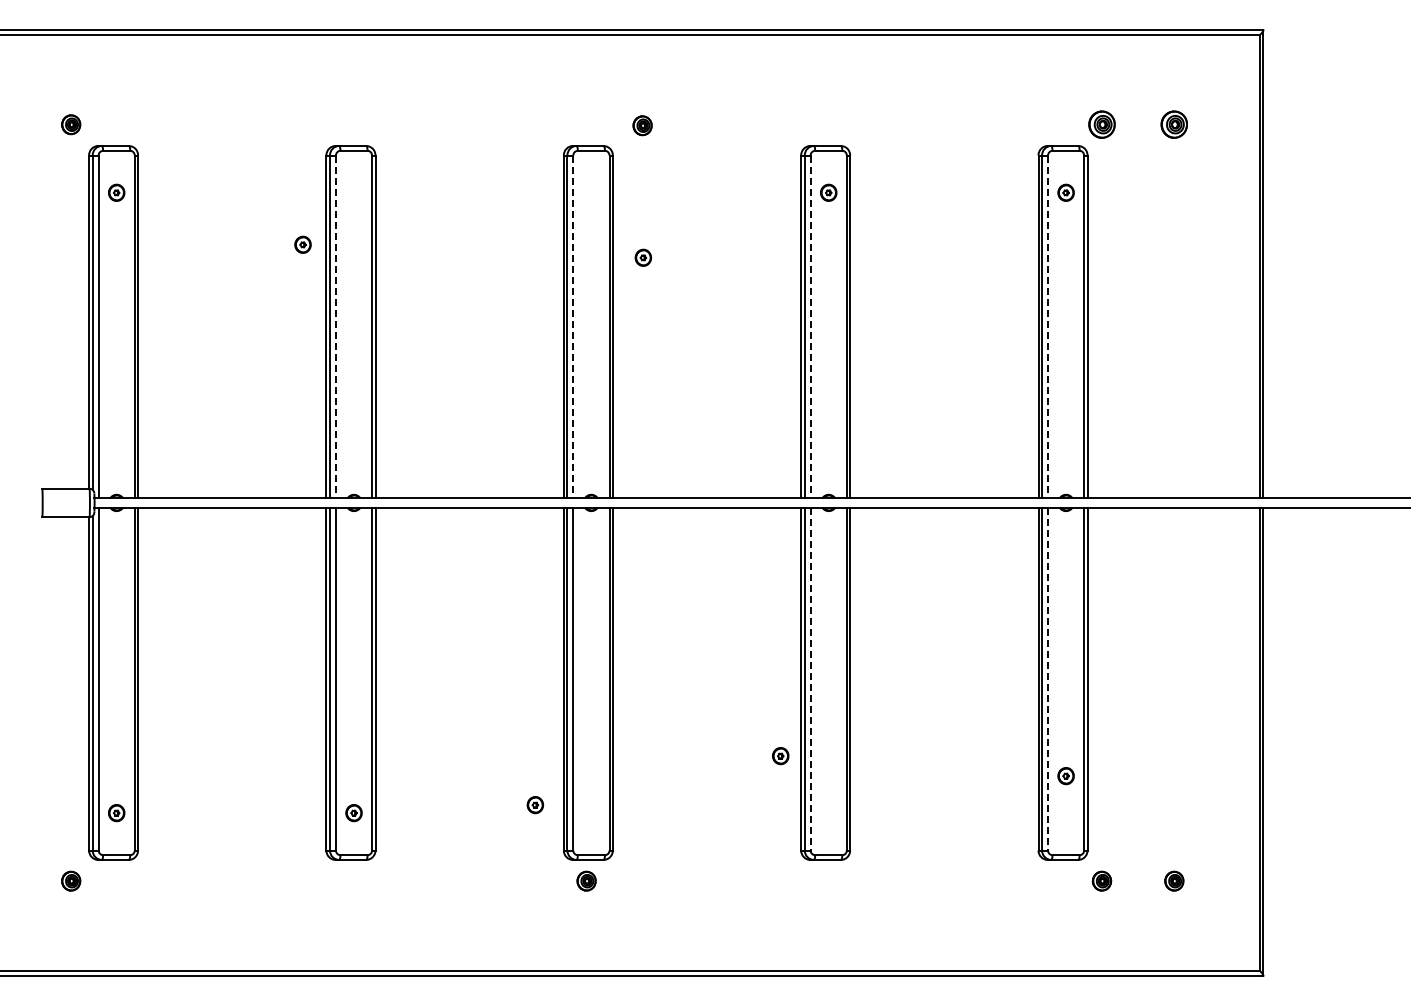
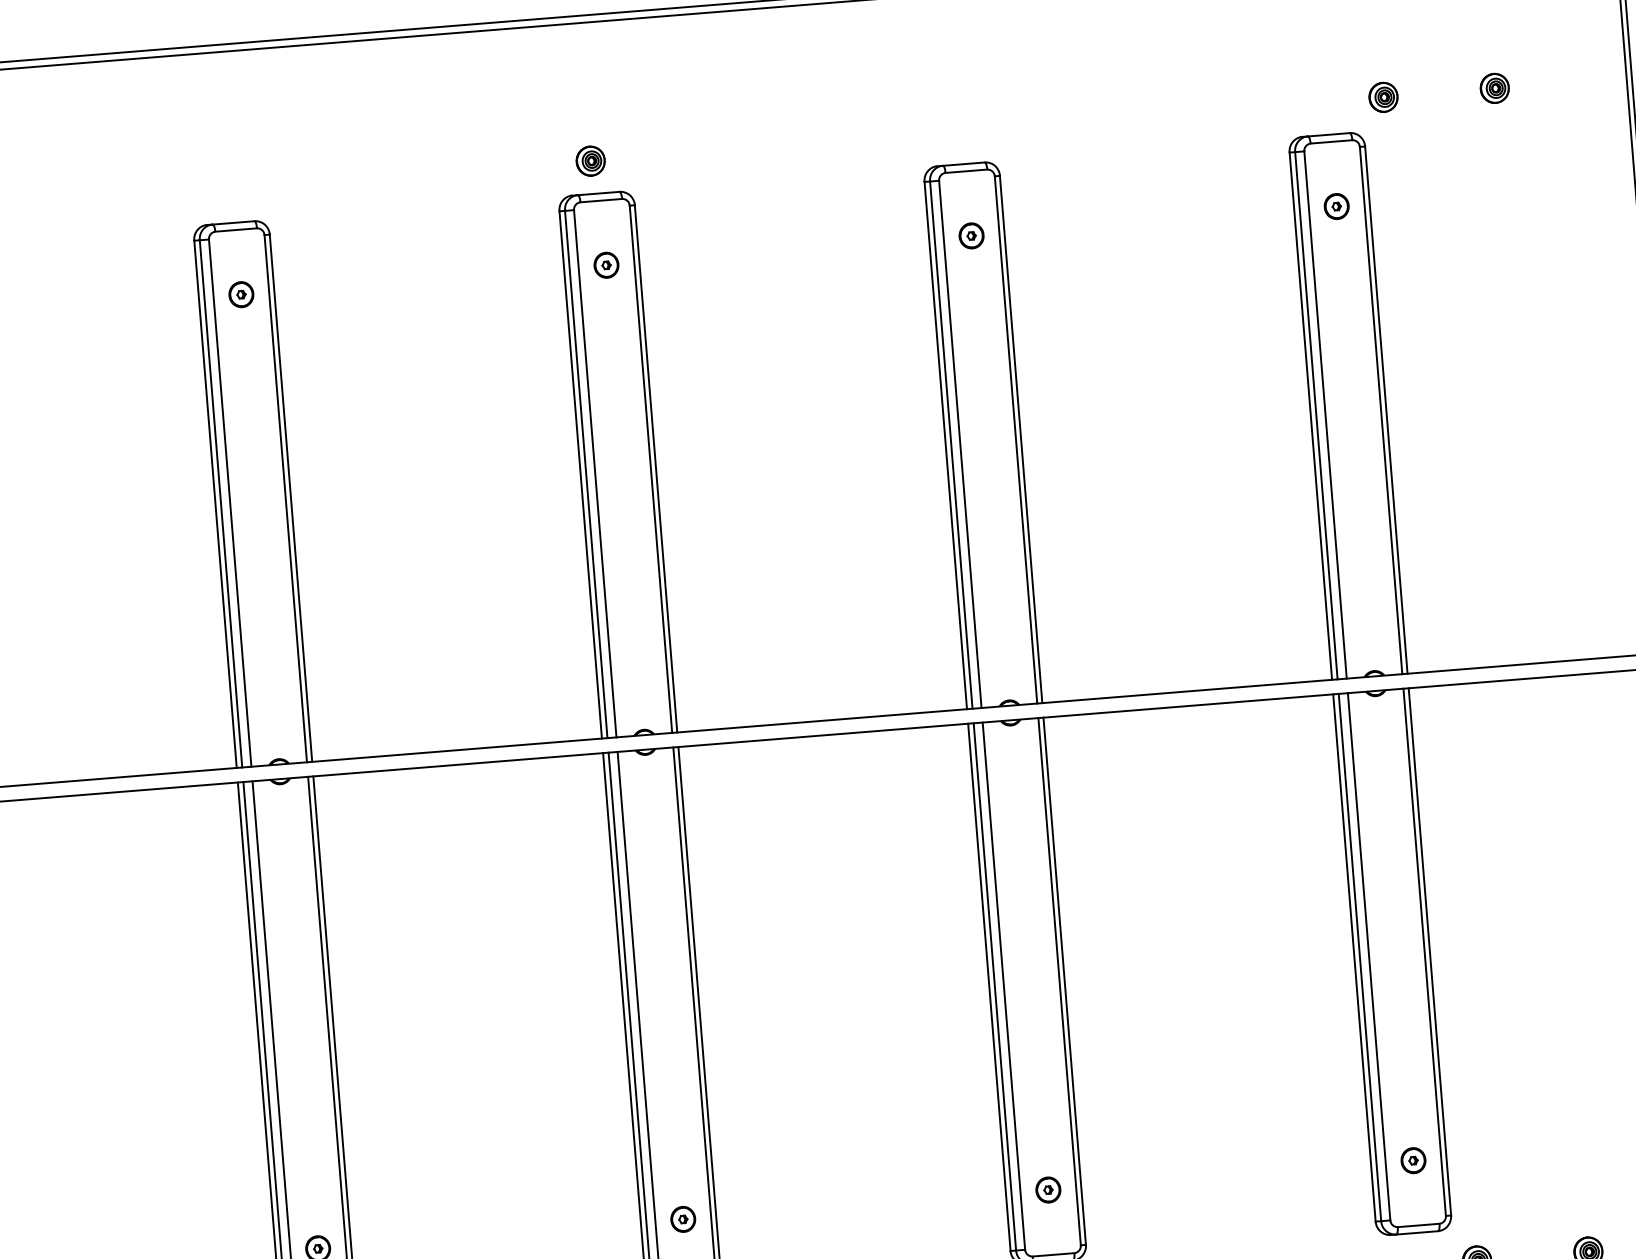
part: (1101, 124) -> (1382, 97), size x0.71
part: (1174, 124) -> (1494, 88), size x0.71
part: (642, 125) -> (590, 160), moved
part: (302, 244) -> (240, 294), moved
part: (642, 257) -> (605, 264), moved
line: (335, 327) -> (229, 504), dashed -> solid
line: (573, 327) -> (595, 474), dashed -> solid
line: (810, 327) -> (960, 445), dashed -> solid
line: (1048, 327) -> (1326, 415), dashed -> solid
line: (810, 679) -> (1003, 986), dashed -> solid
line: (1048, 679) -> (1369, 957), dashed -> solid
part: (780, 756) -> (1048, 1190), moved
part: (1065, 776) -> (1412, 1161), moved
part: (534, 805) -> (681, 1220), moved

